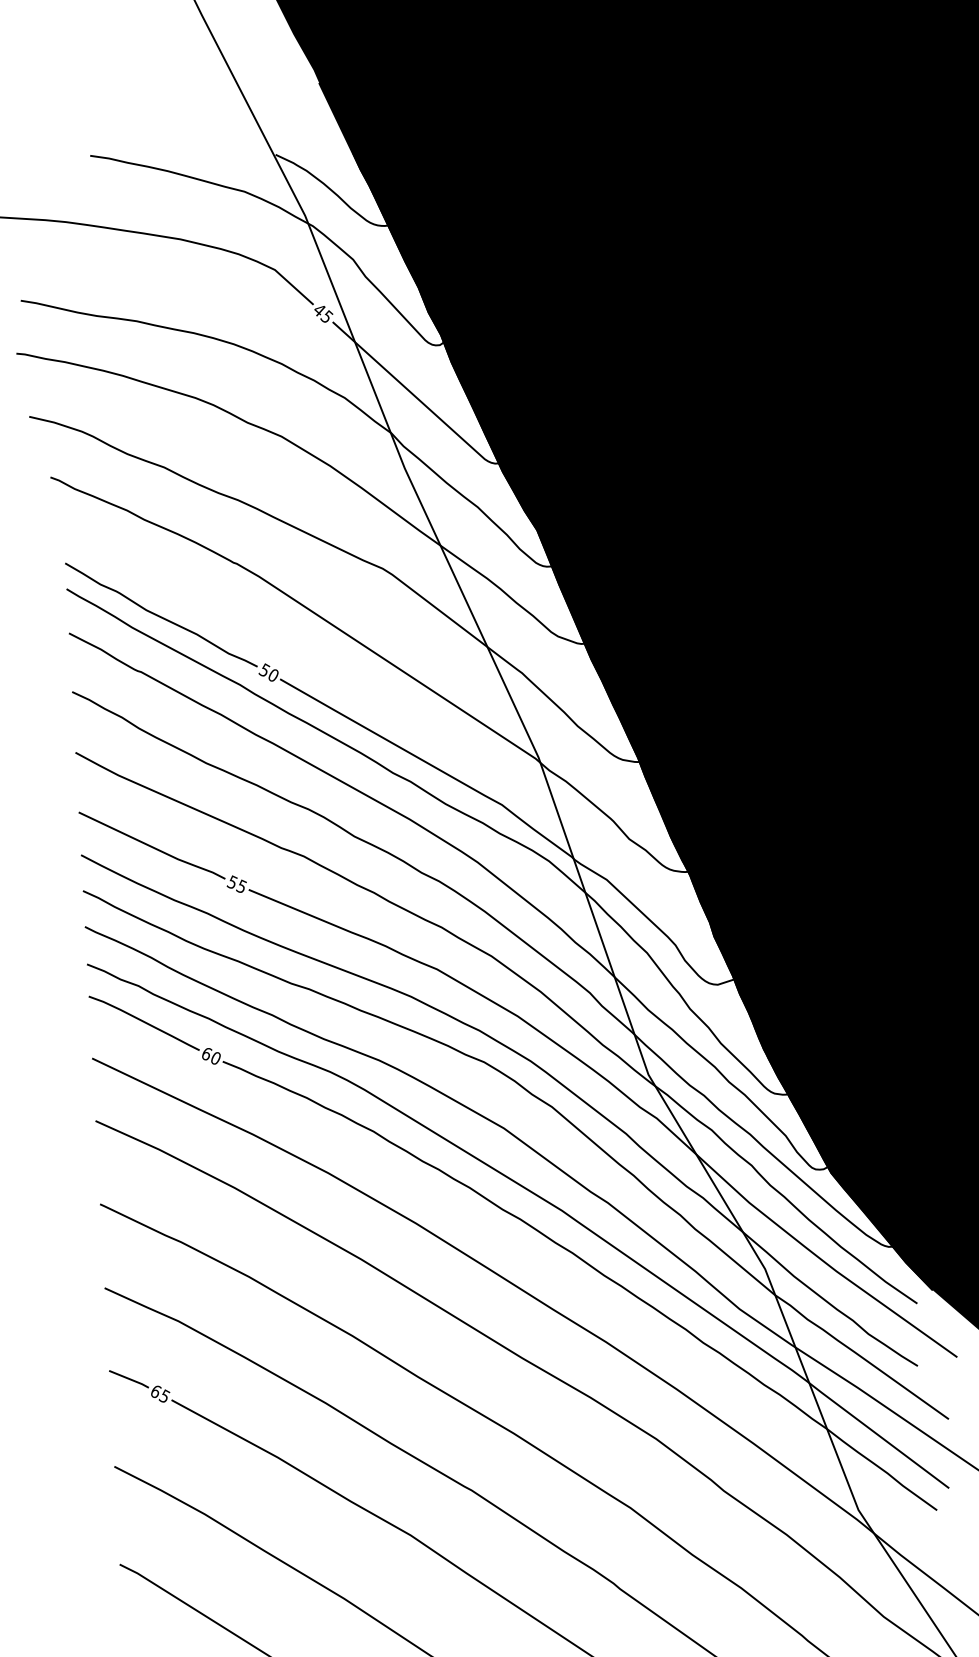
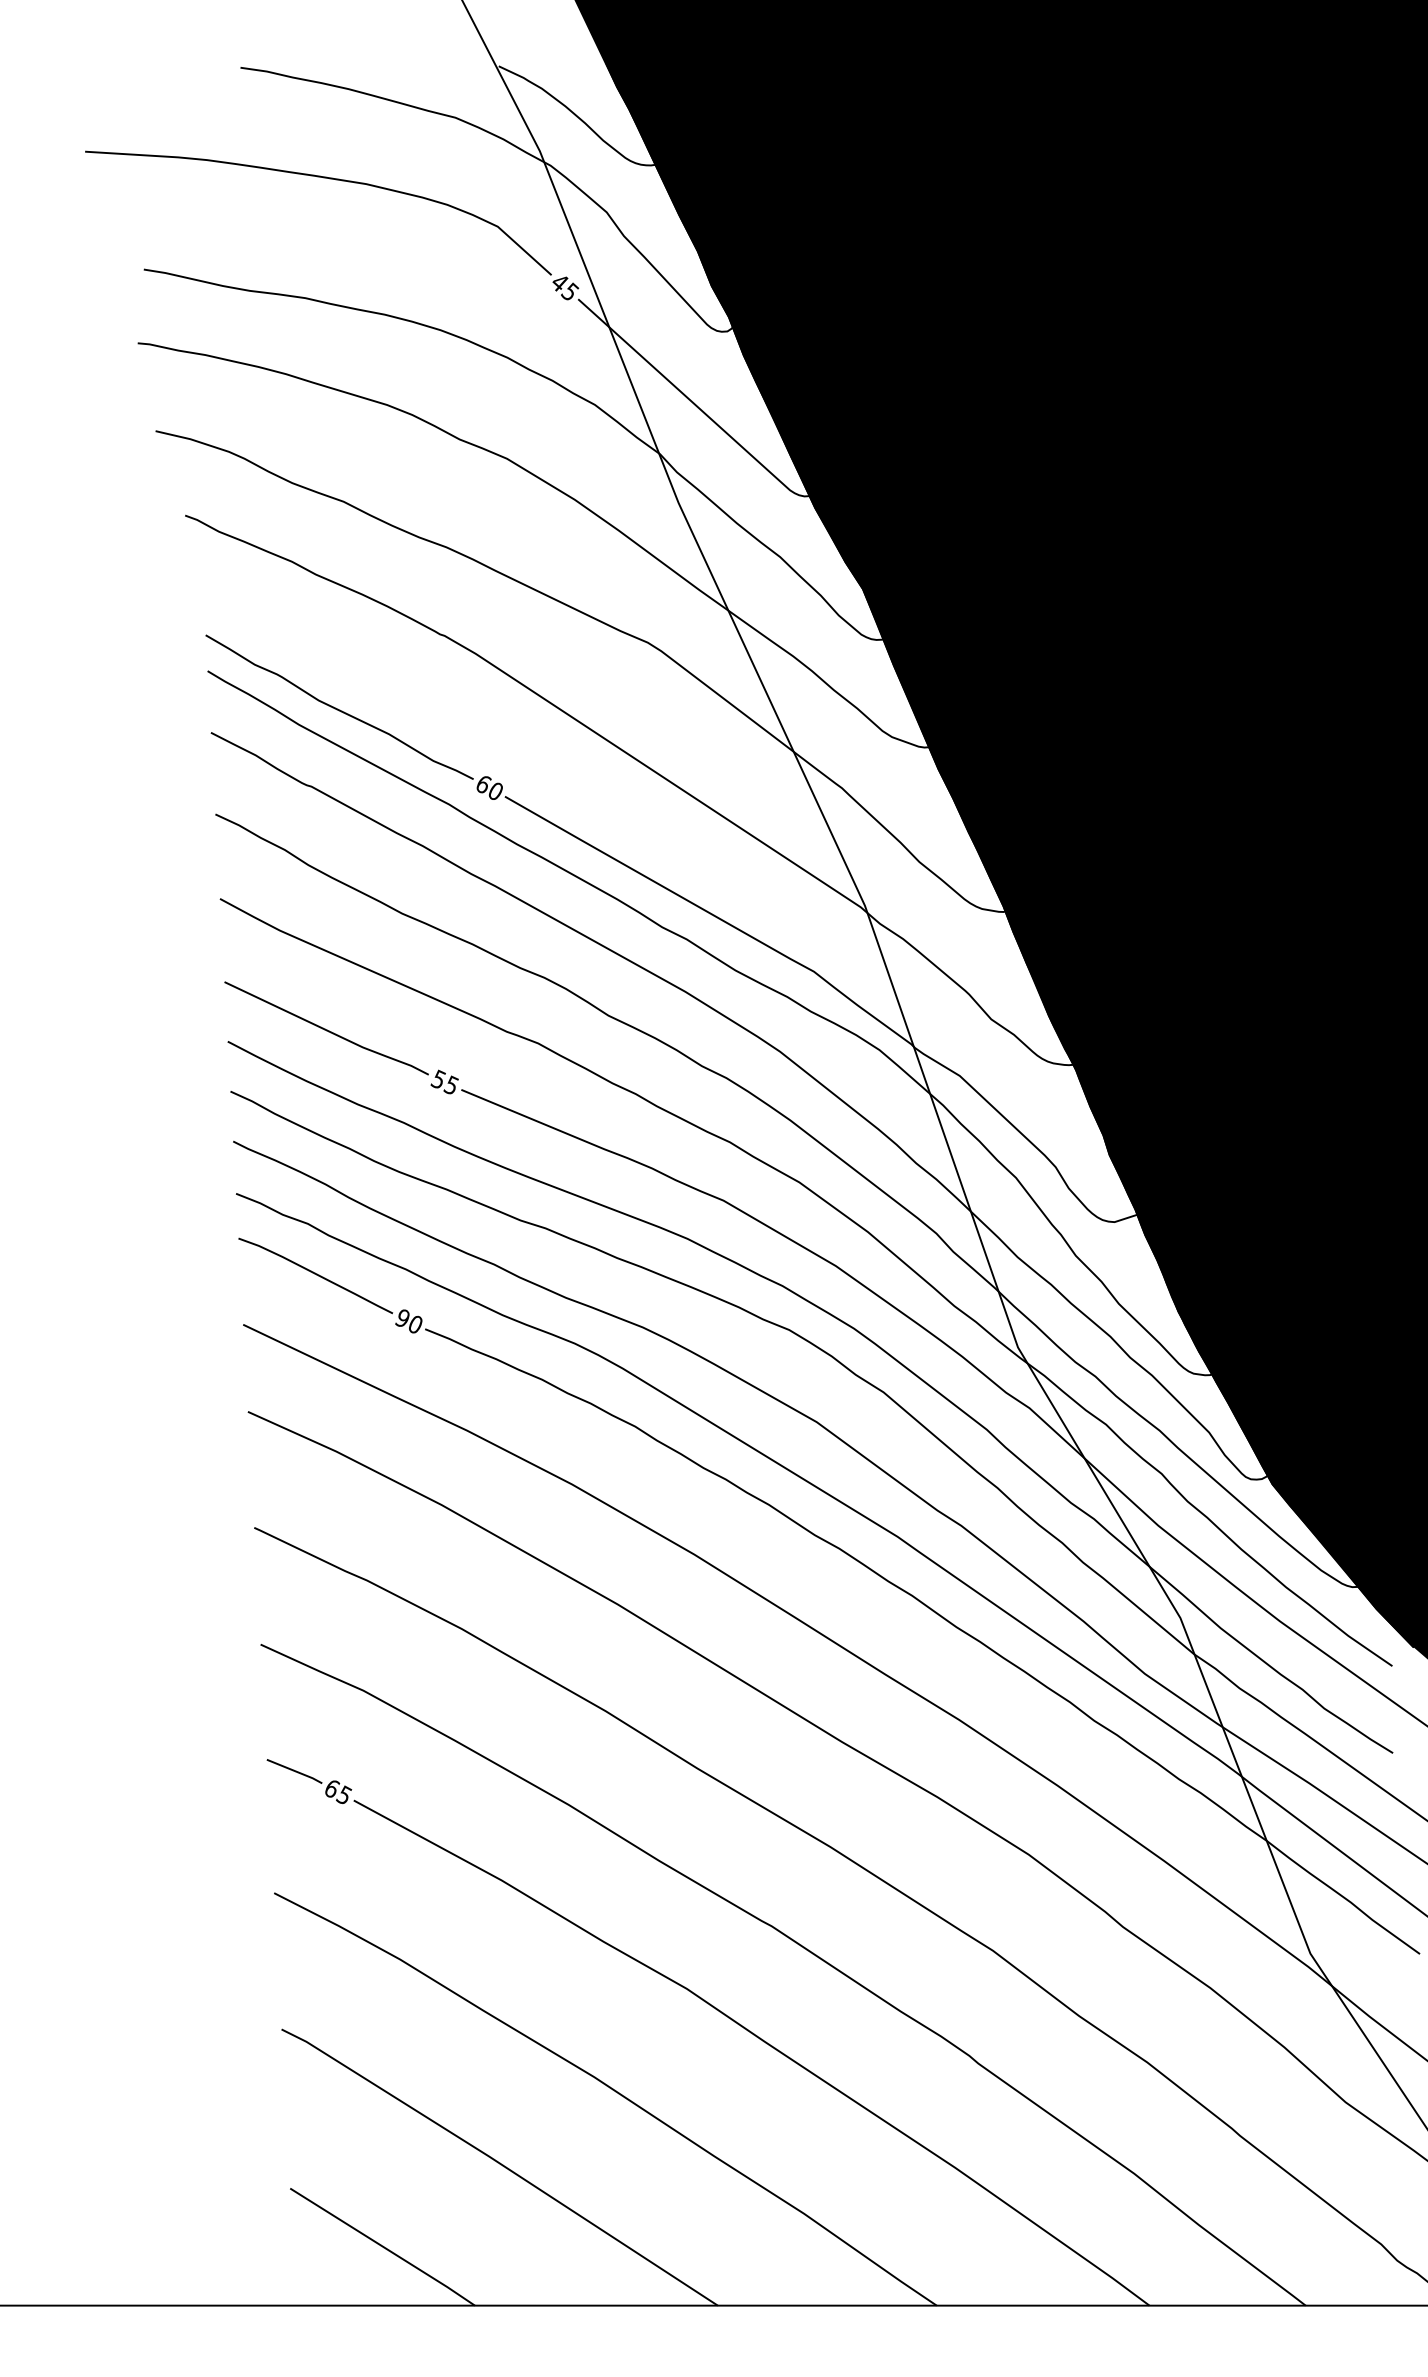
text: (264, 669) -> (483, 783), 50 -> 60
text: (206, 1053) -> (402, 1318), 60 -> 90

